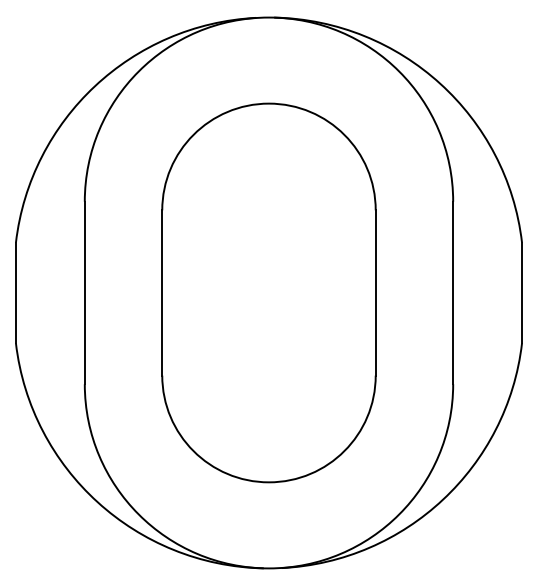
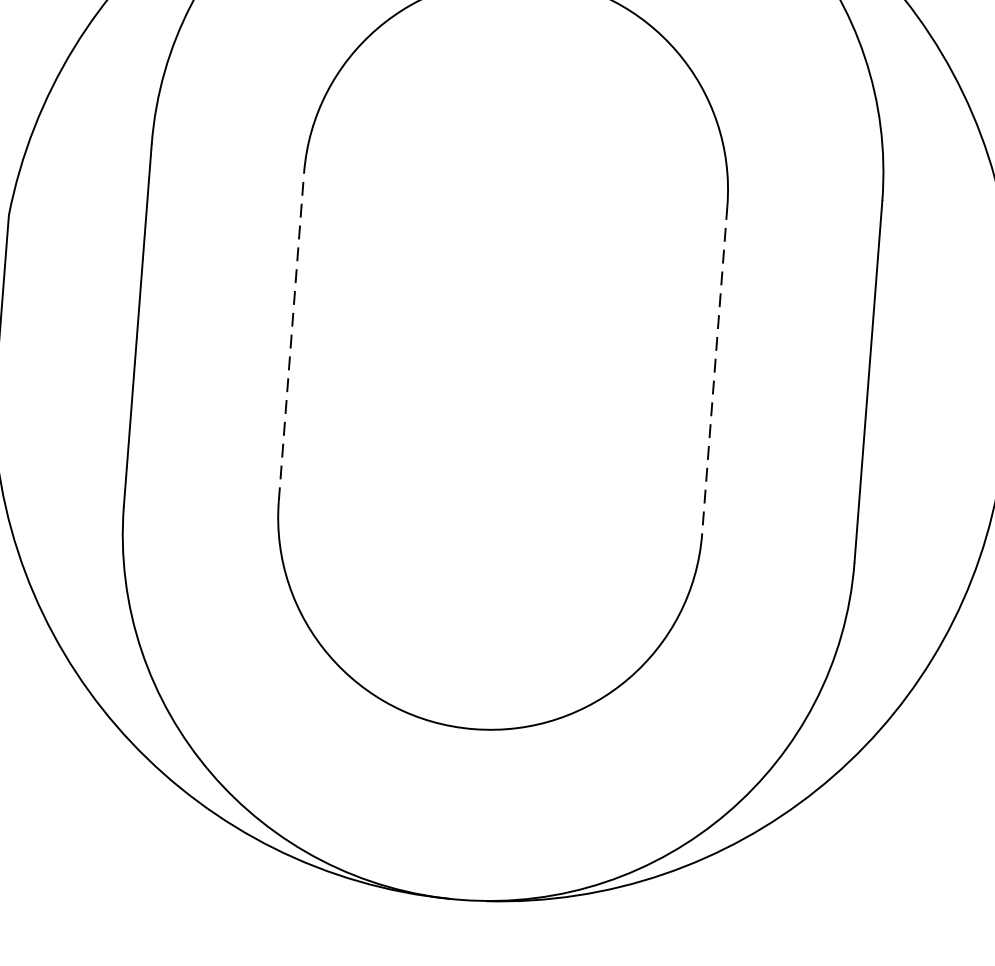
line: (162, 292) -> (291, 336), solid -> dashed
line: (375, 292) -> (714, 368), solid -> dashed

